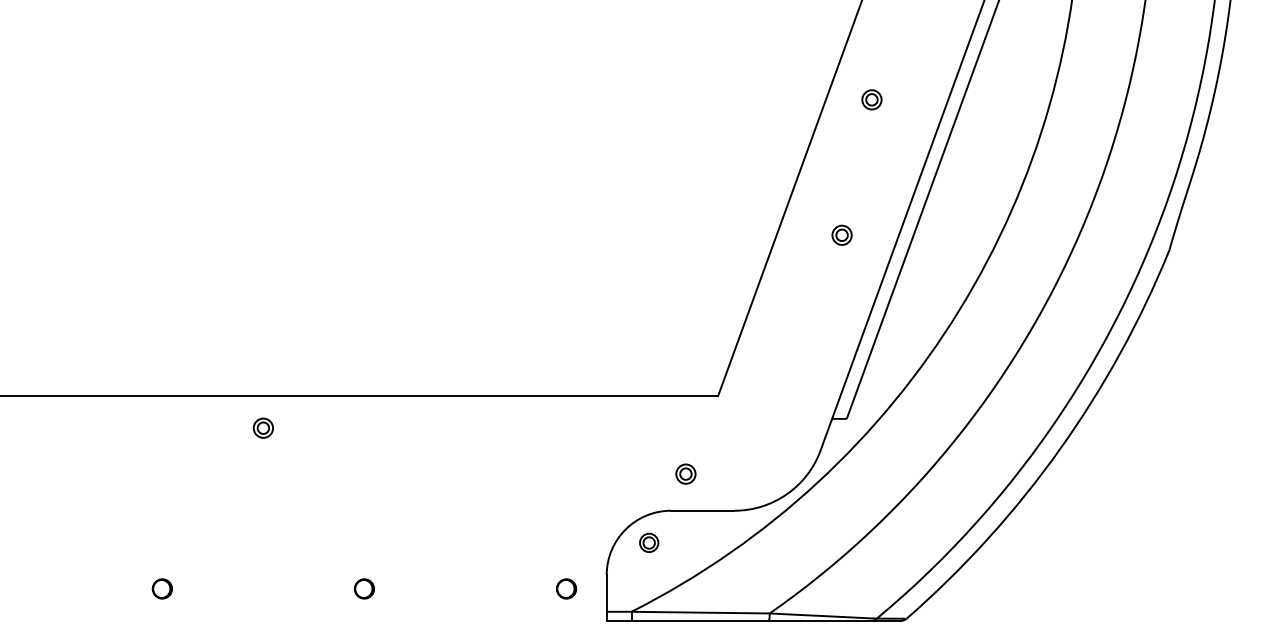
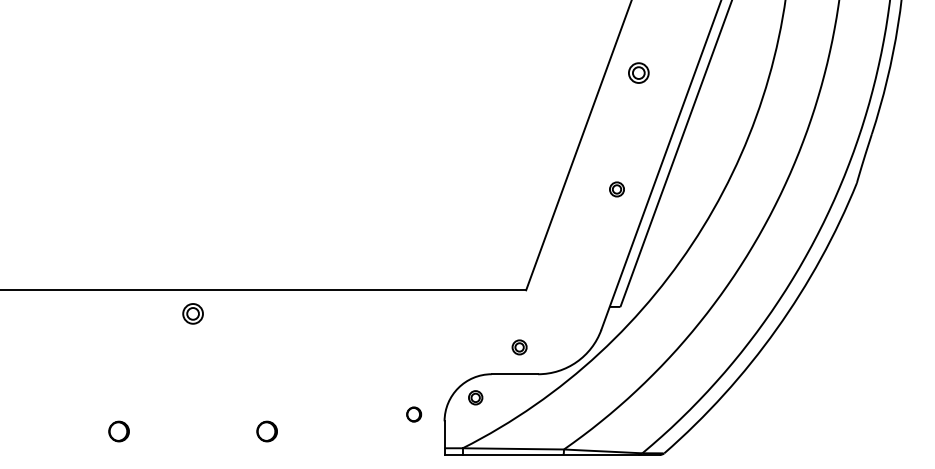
part: (871, 100) -> (638, 73), size x1.4
part: (841, 235) -> (616, 189), moved
part: (262, 427) -> (192, 313), size x1.4
part: (685, 474) -> (519, 347), moved
circle: (161, 588) -> (118, 431), size x1.4
circle: (363, 588) -> (266, 431), size x1.4
circle: (567, 588) -> (414, 414), moved

